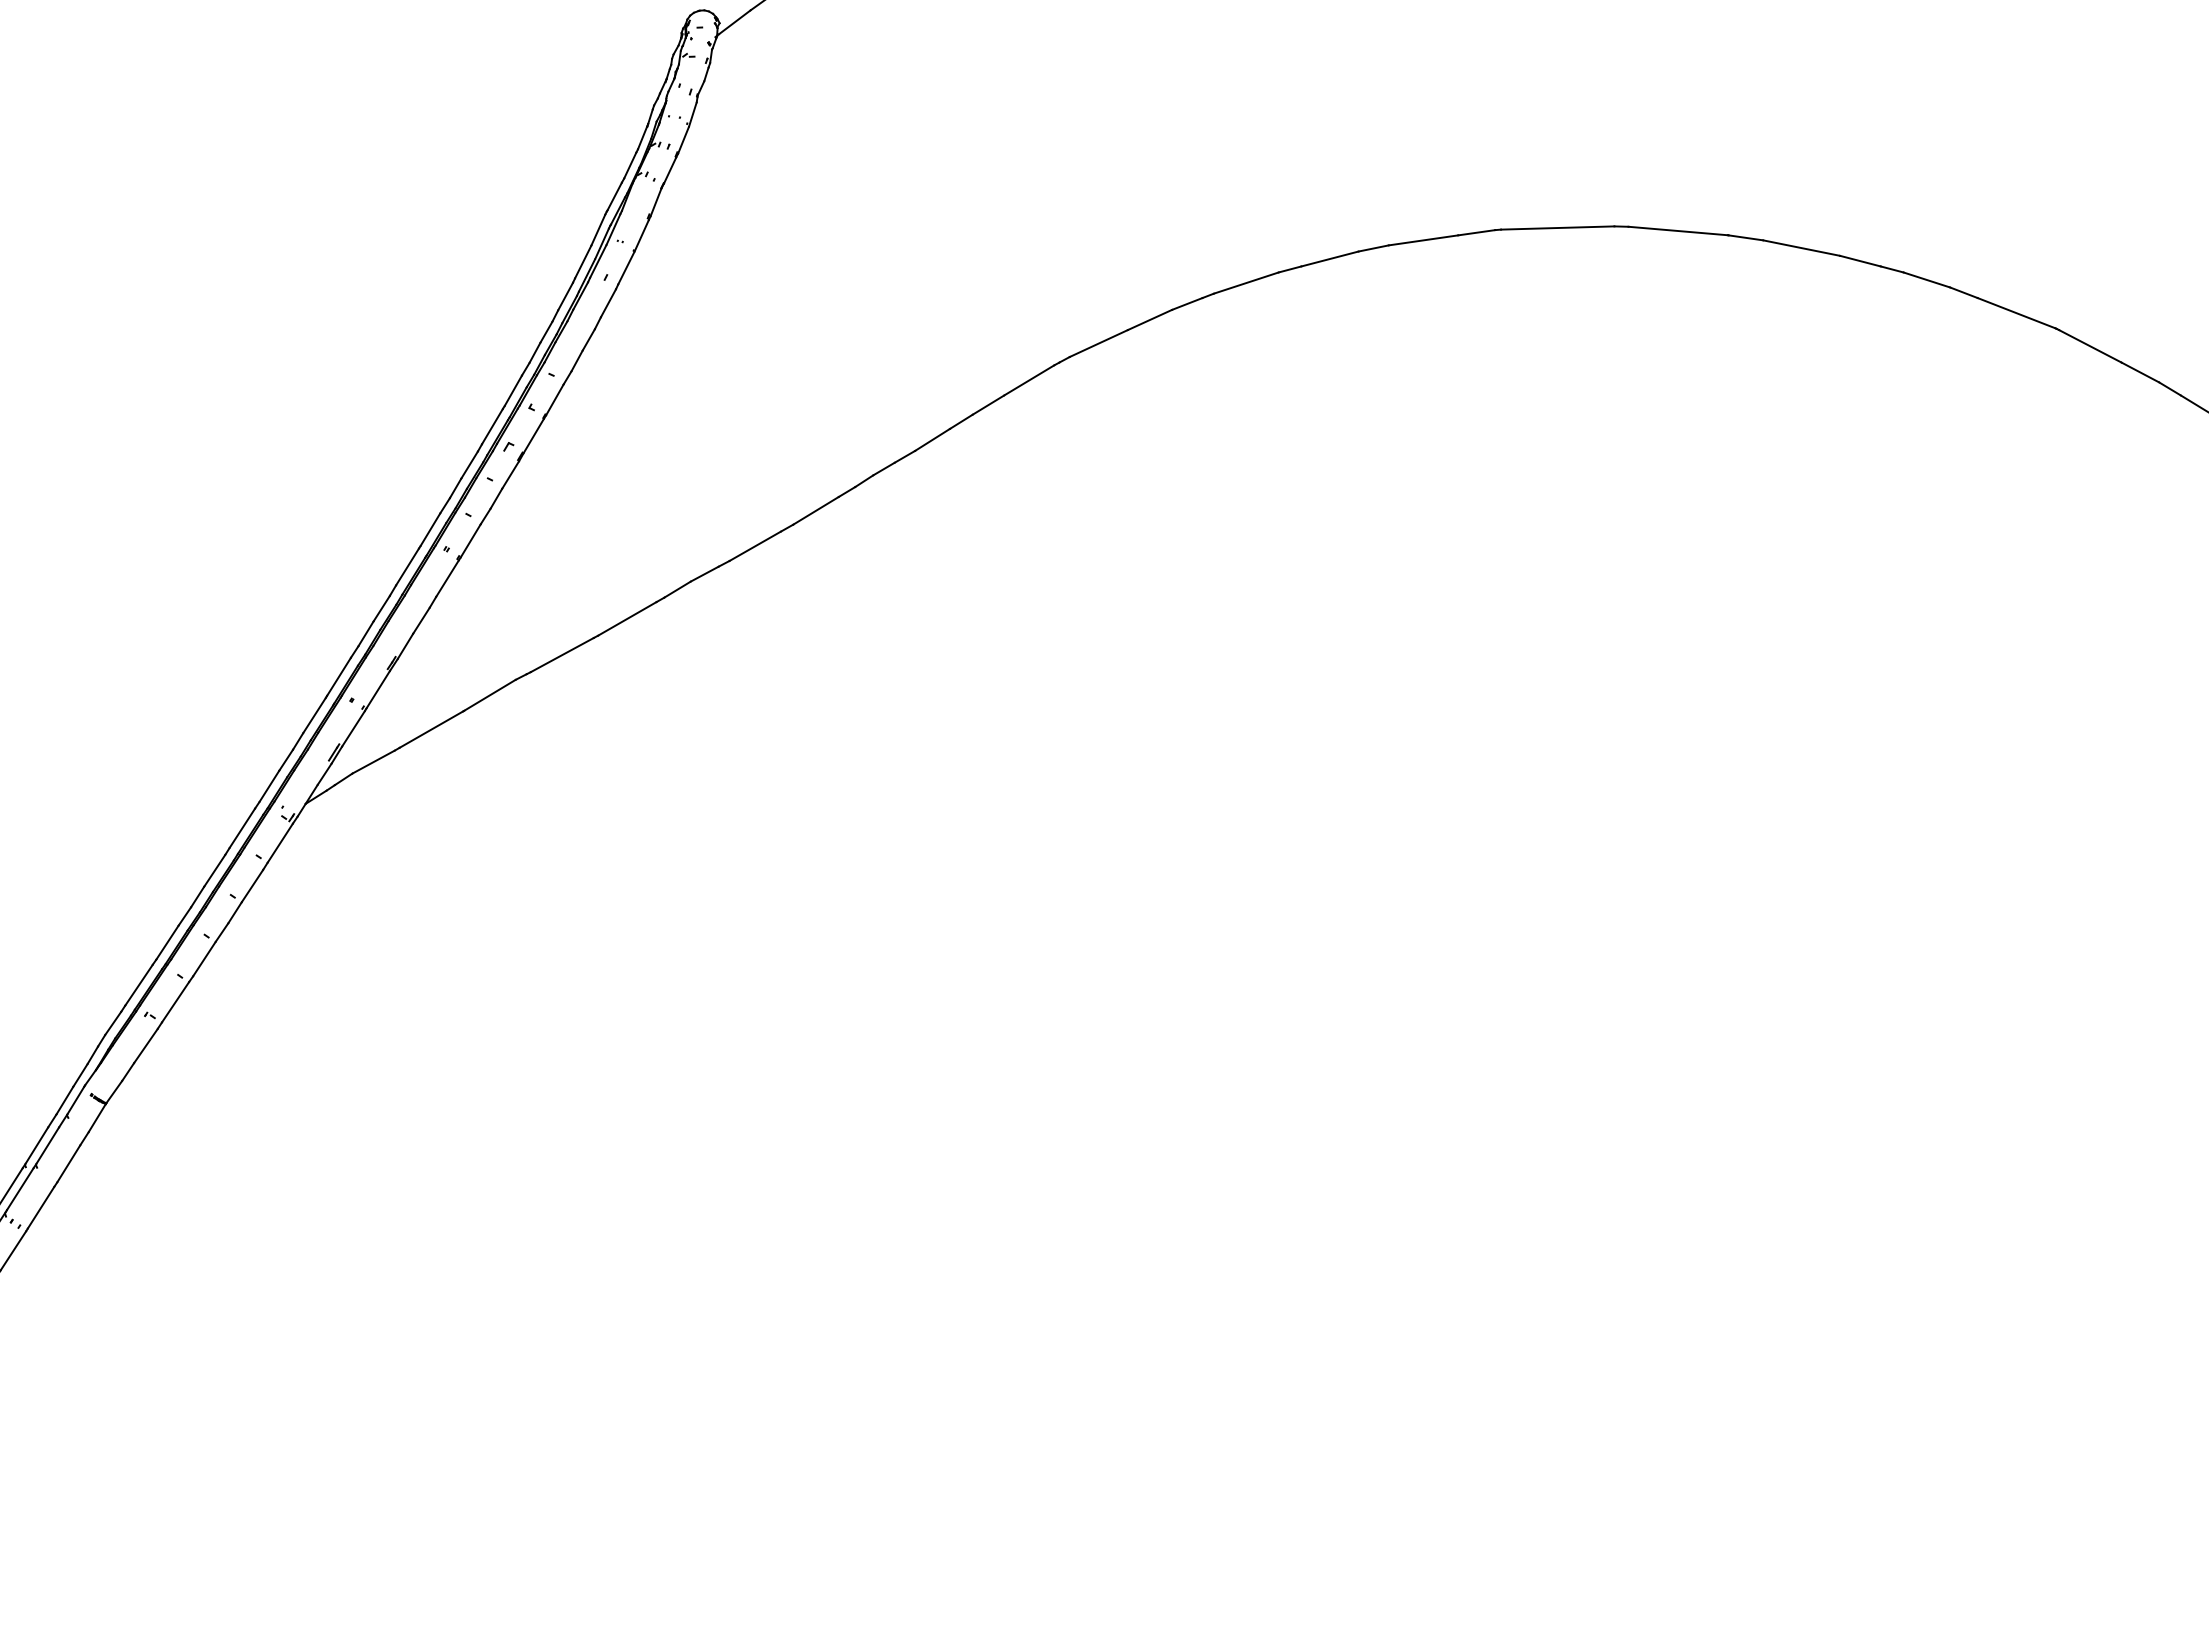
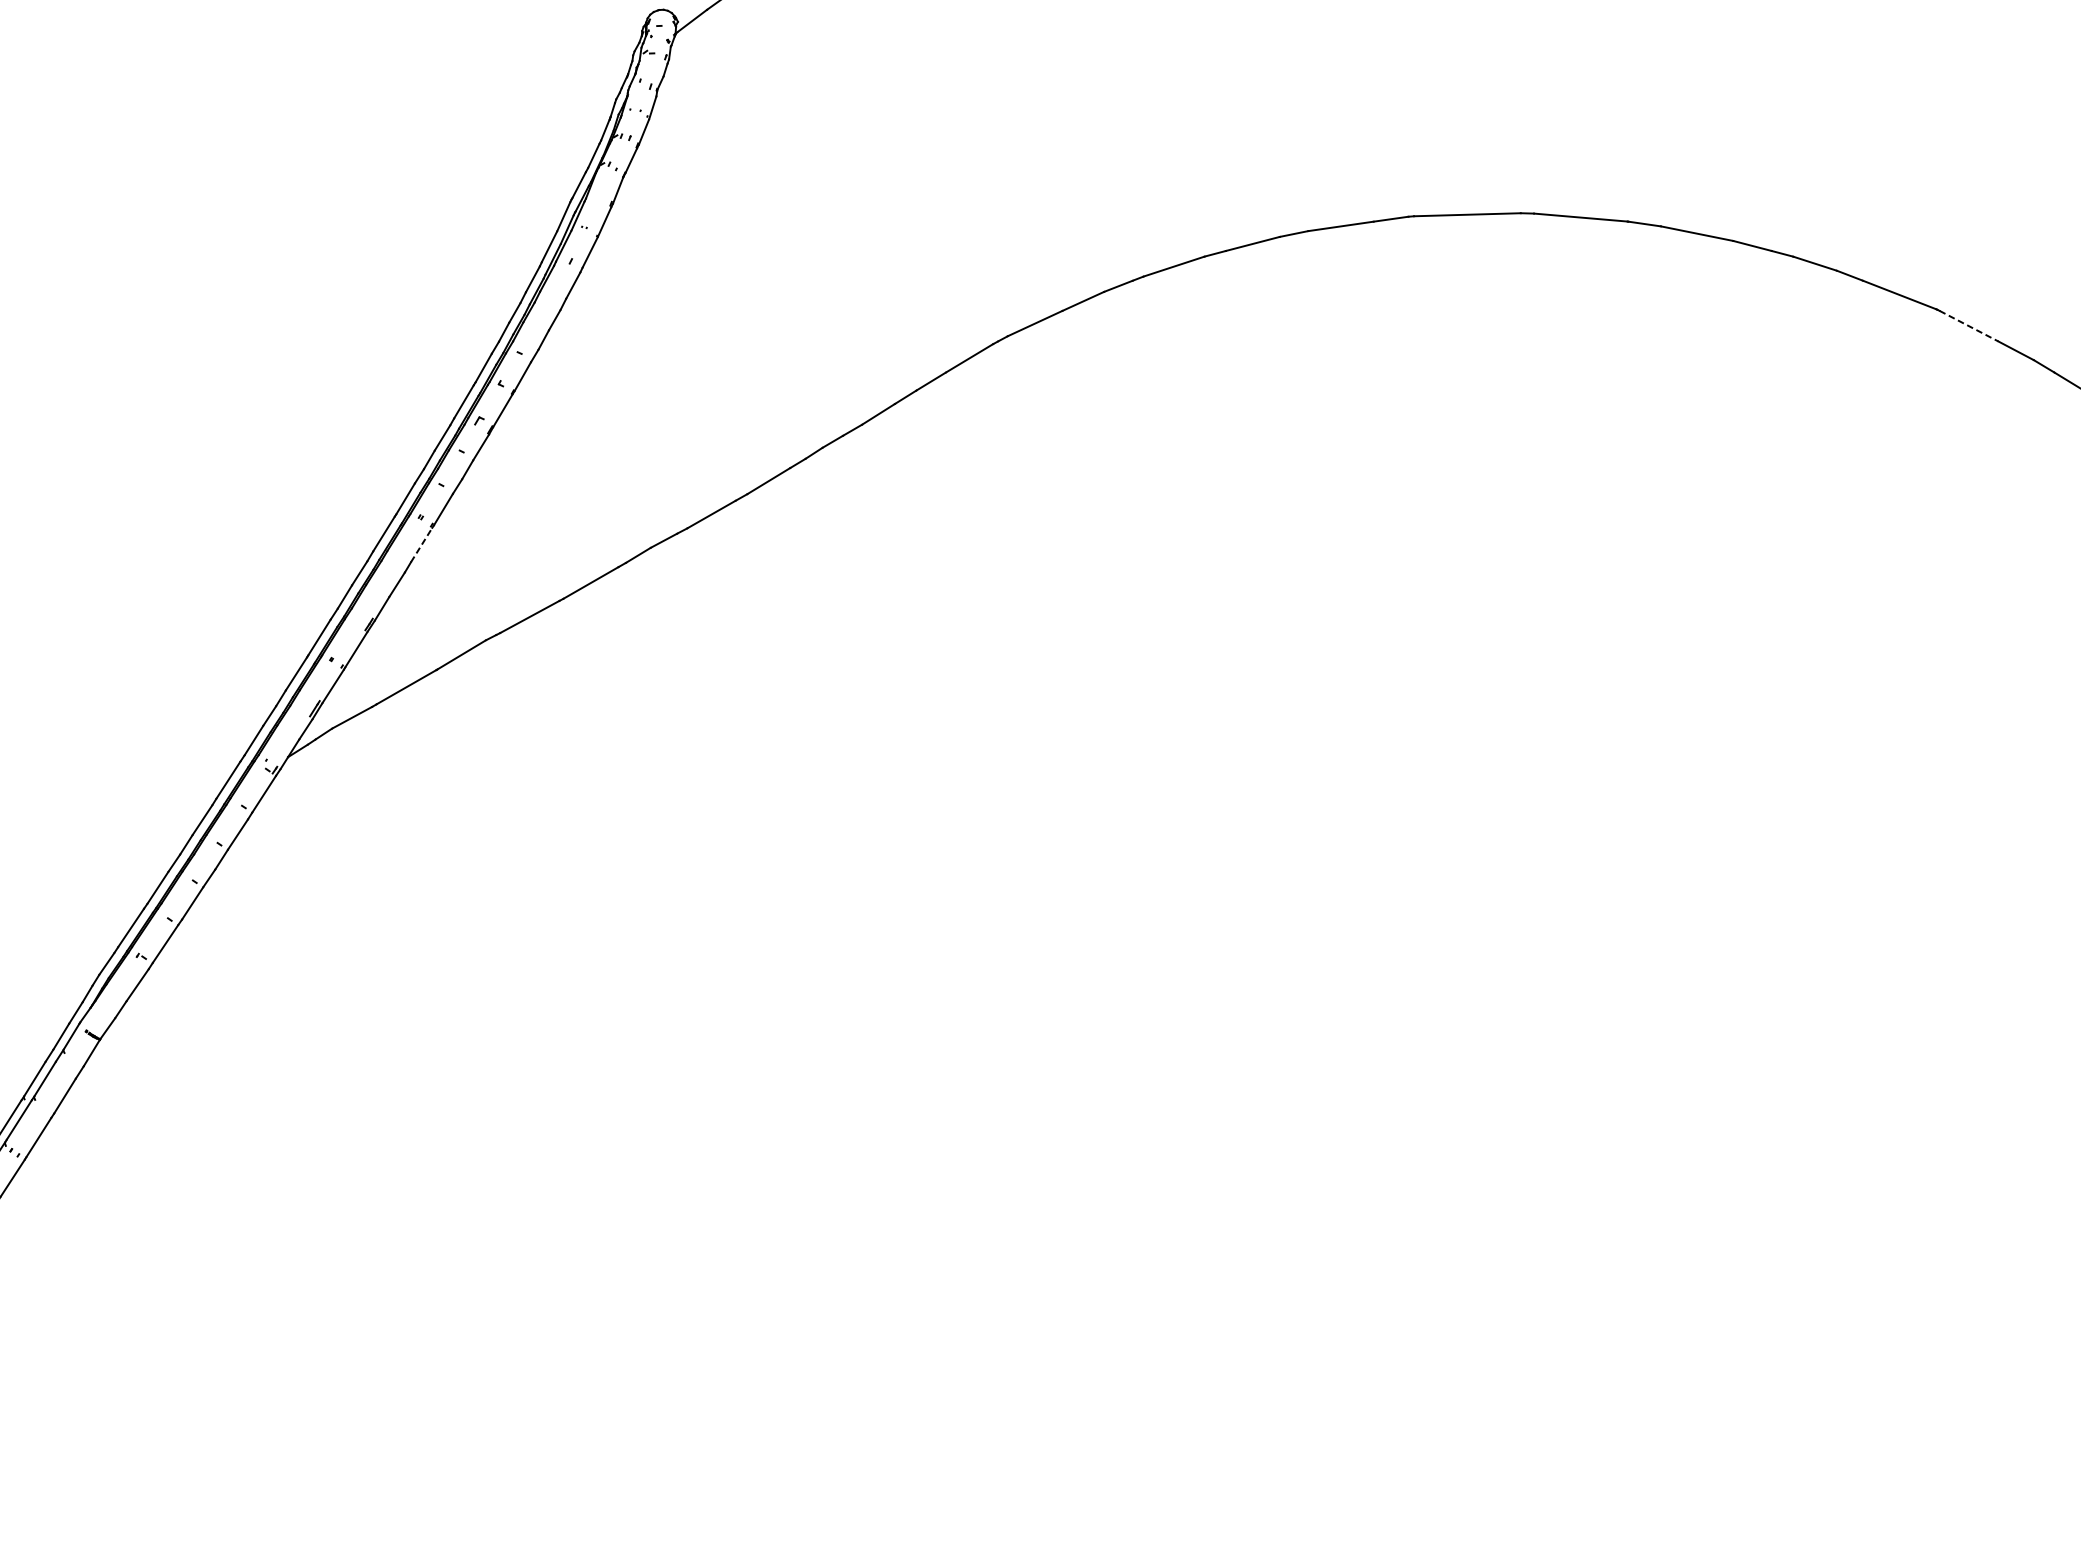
line: (2090, 346) -> (1969, 326), solid -> dashed
line: (447, 578) -> (421, 544), solid -> dashed

